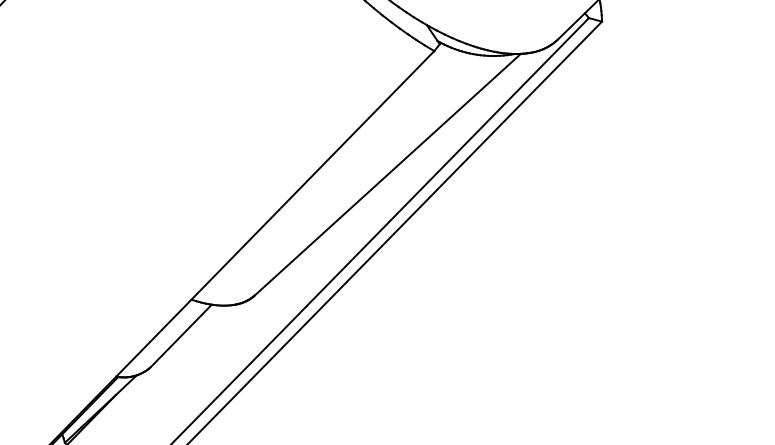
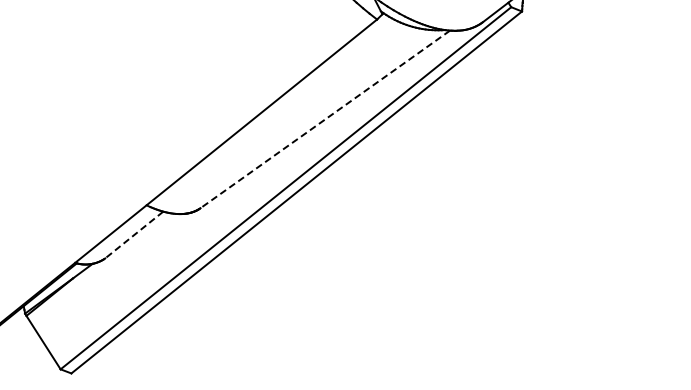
line: (386, 174) -> (324, 119), solid -> dashed
line: (180, 336) -> (133, 235), solid -> dashed

